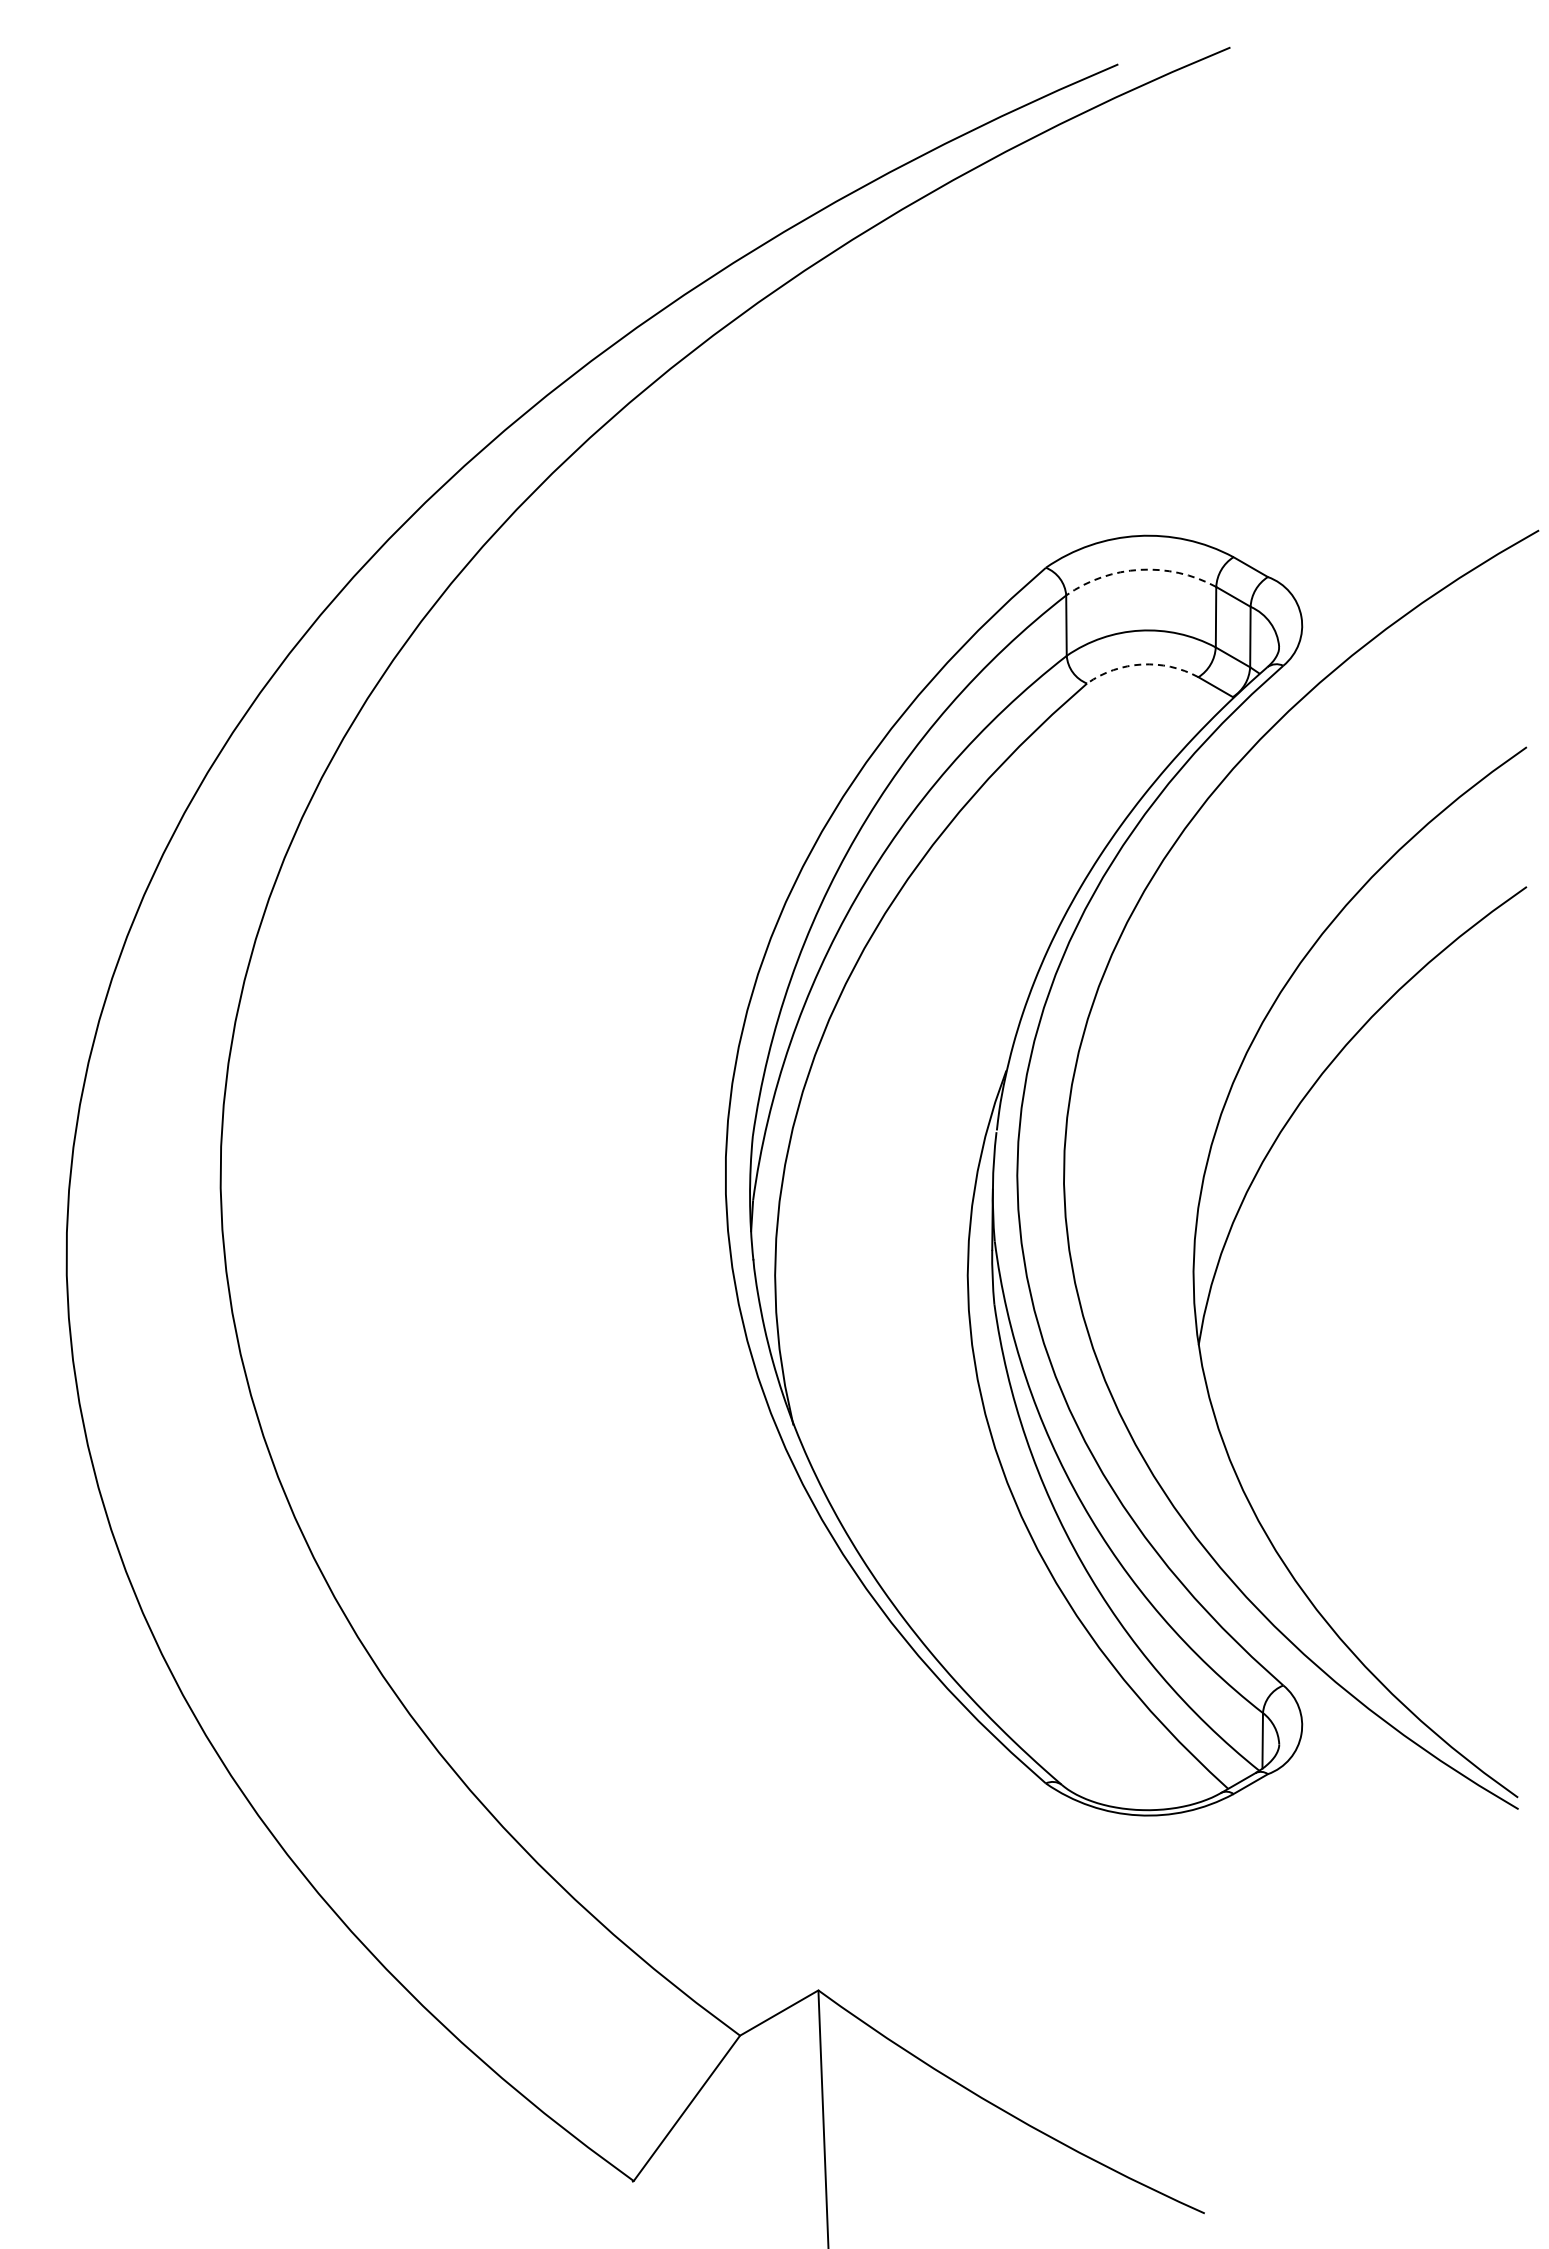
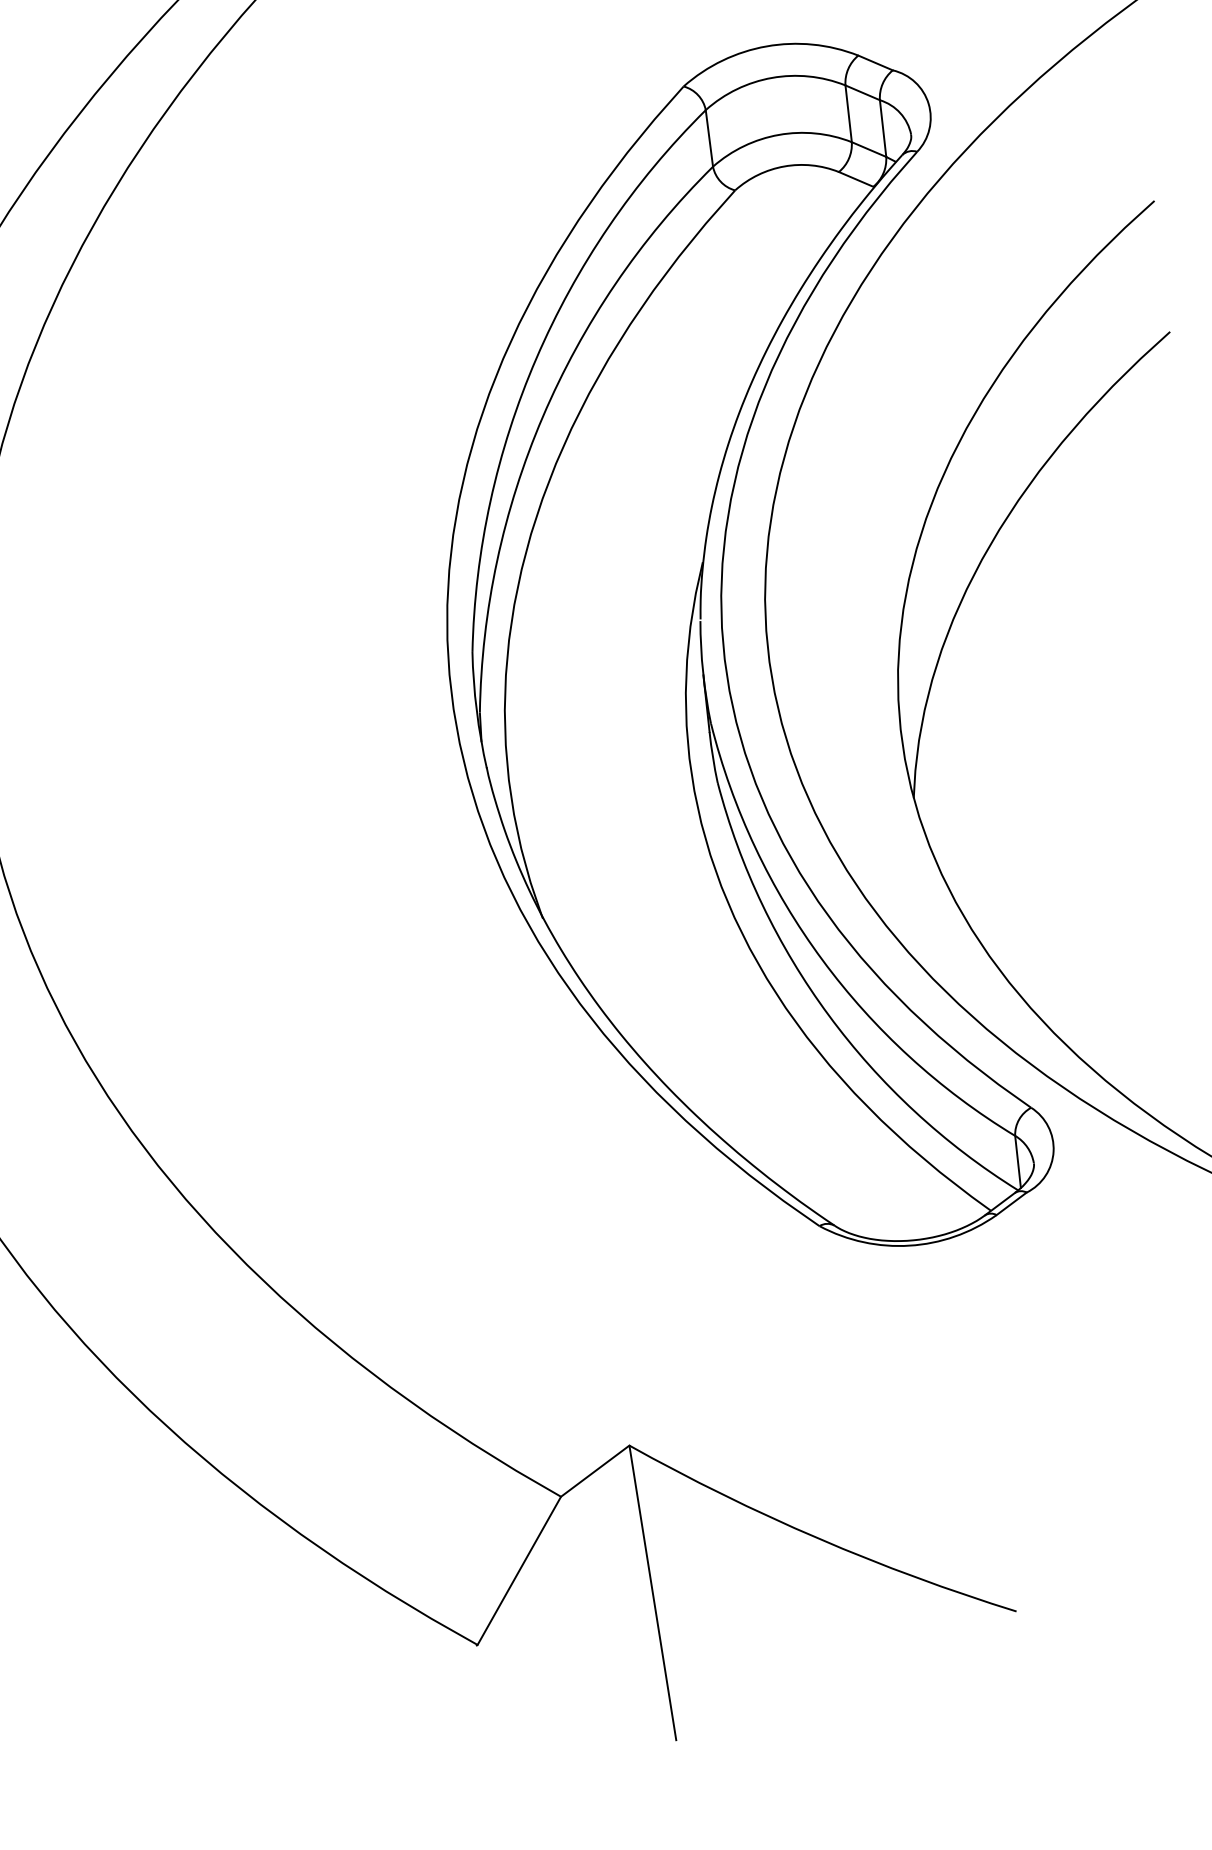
arc: (1140, 569) -> (772, 77), dashed -> solid
arc: (1141, 664) -> (784, 166), dashed -> solid

